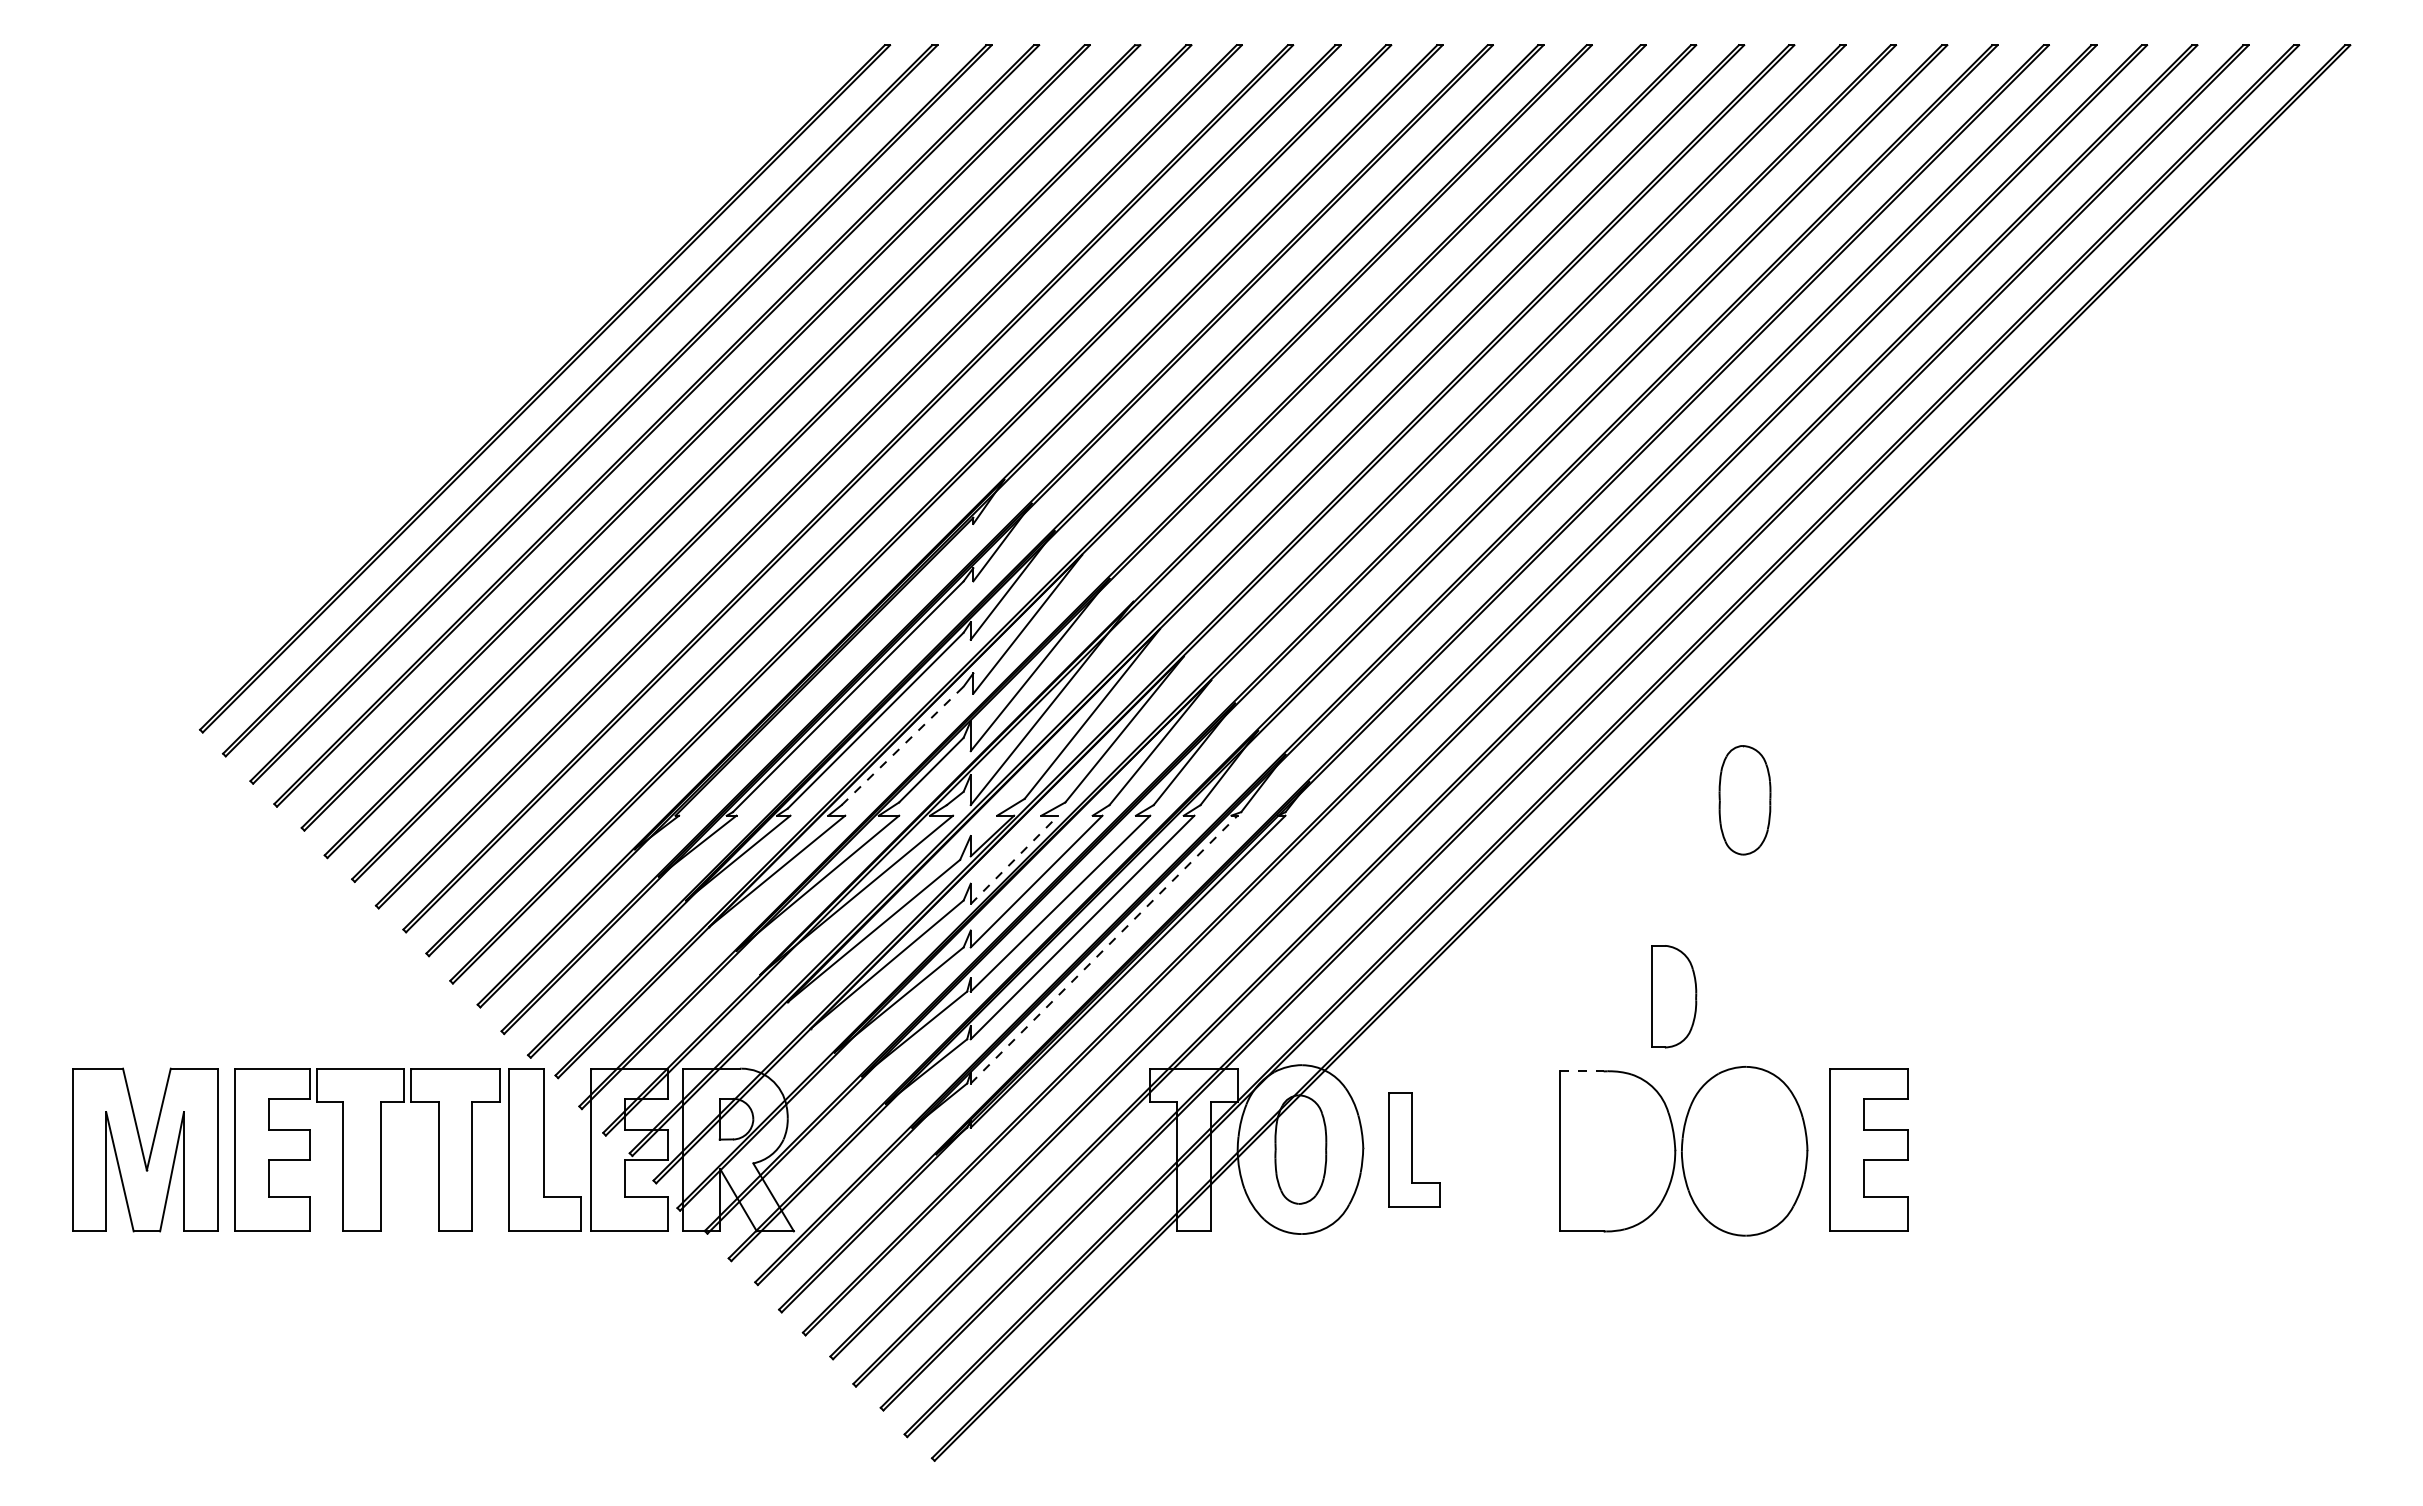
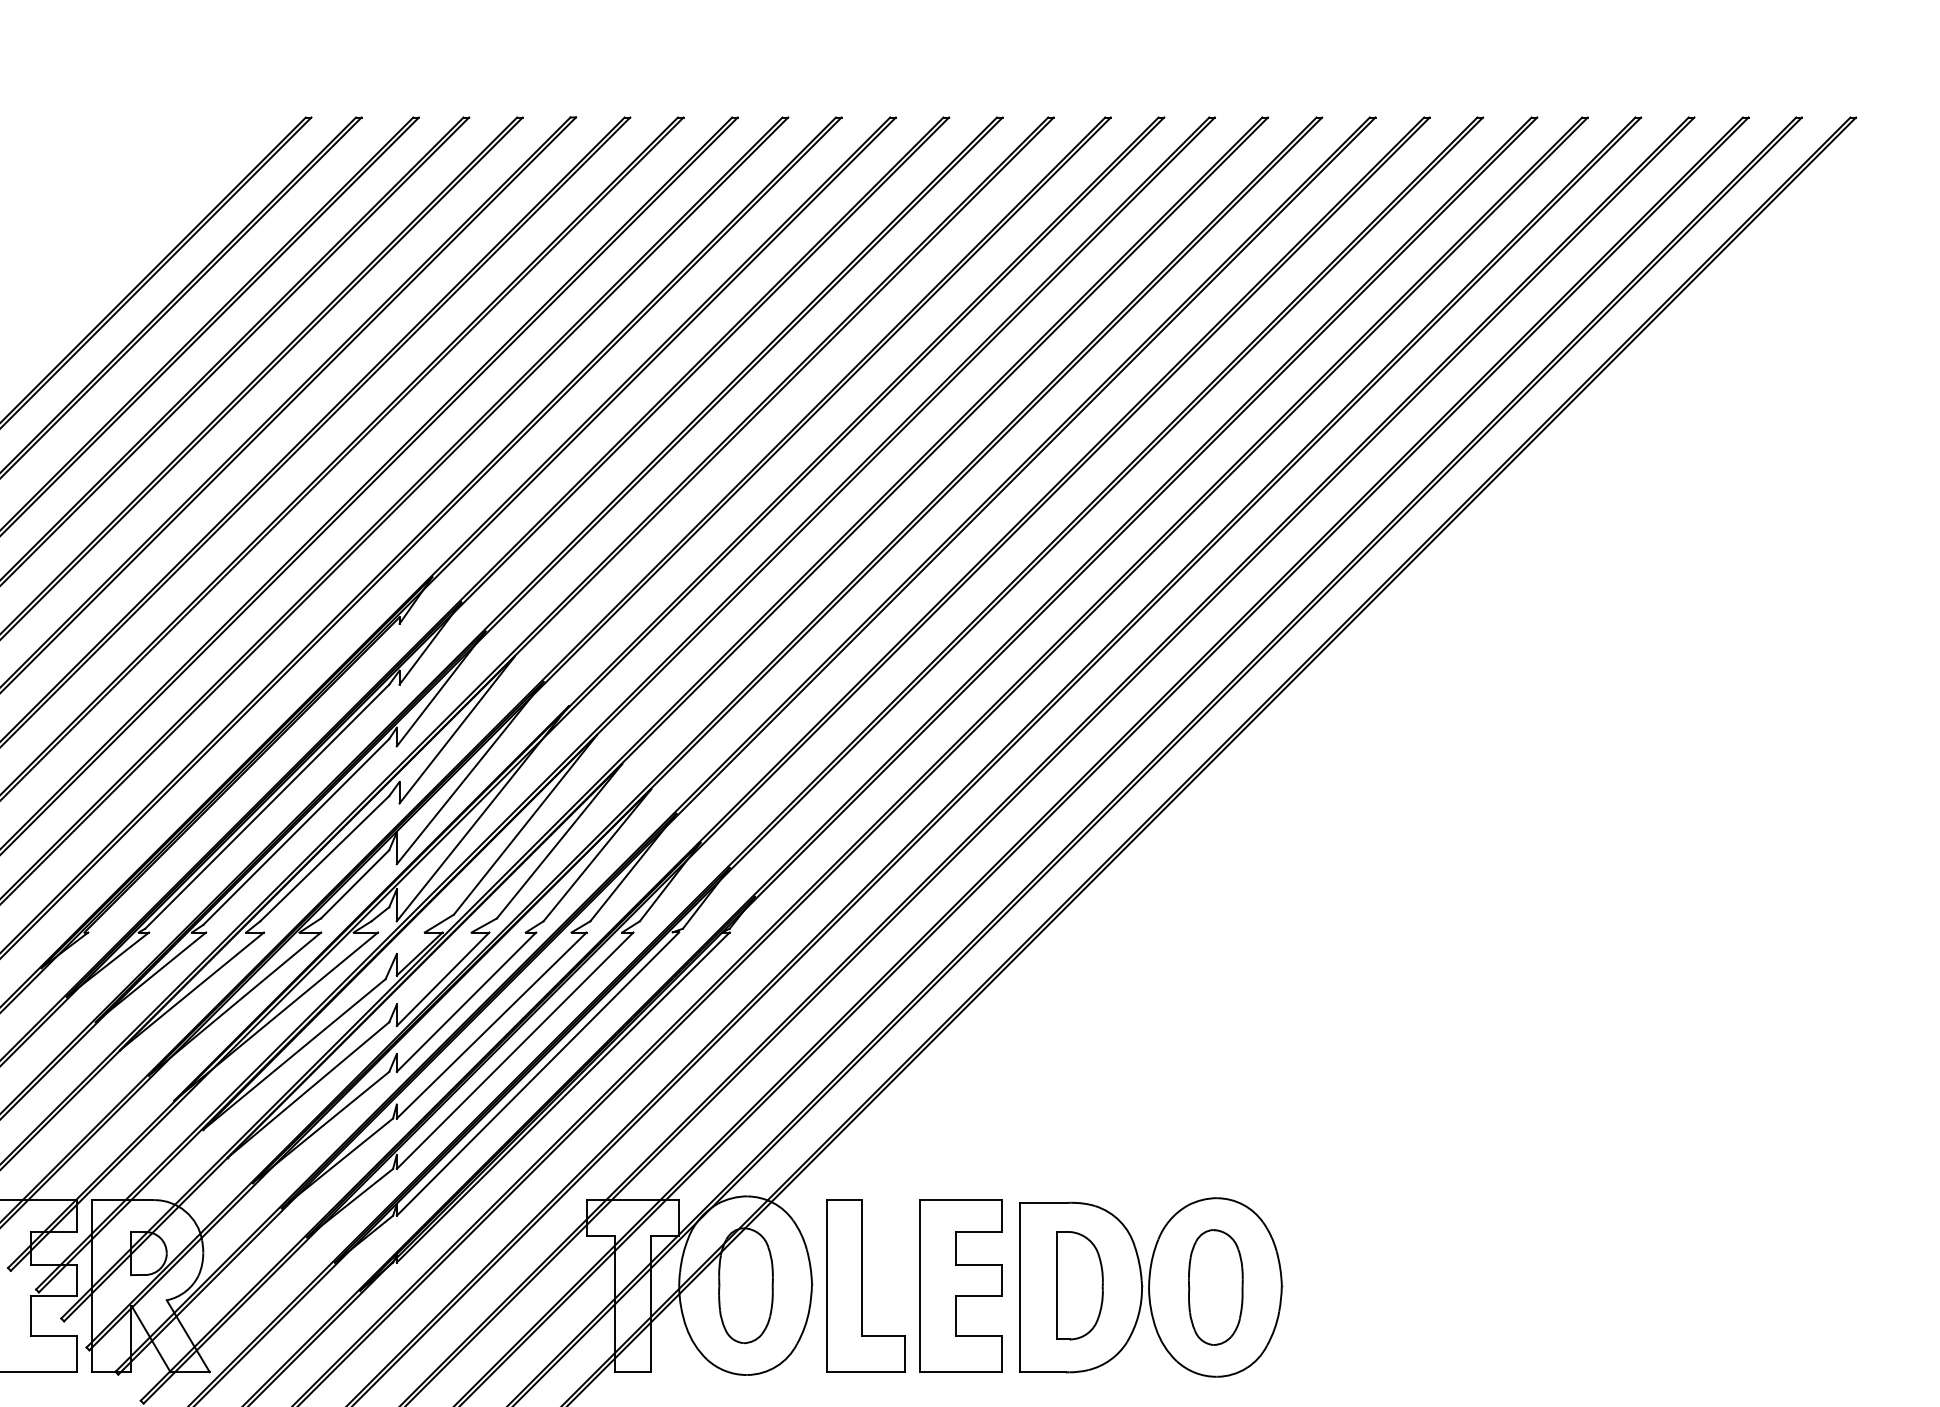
line: (902, 745) -> (324, 858), dashed -> solid
part: (1744, 800) -> (1215, 1287), moved
line: (1014, 859) -> (443, 978), dashed -> solid
line: (1104, 949) -> (538, 1074), dashed -> solid
part: (1674, 996) -> (1079, 1285), moved
line: (1581, 1071) -> (1042, 1203), dashed -> solid
part: (1414, 1149) -> (866, 1285), size x1.43
part: (1868, 1149) -> (960, 1285), moved

